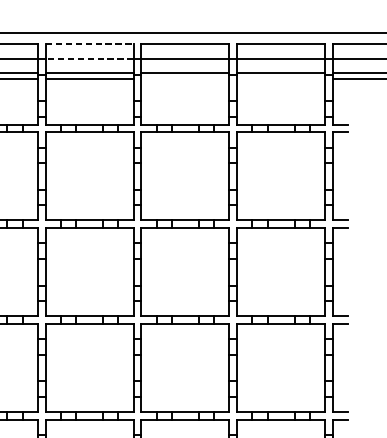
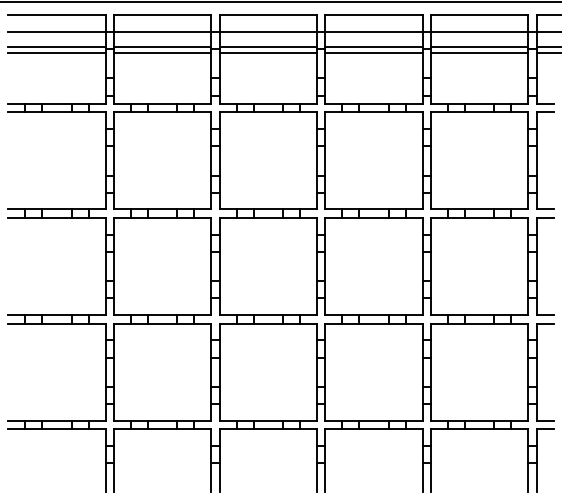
line: (89, 44) -> (268, 15), dashed -> solid
line: (89, 59) -> (268, 31), dashed -> solid
line: (184, 79) -> (373, 53), added
line: (281, 79) -> (479, 53), added

